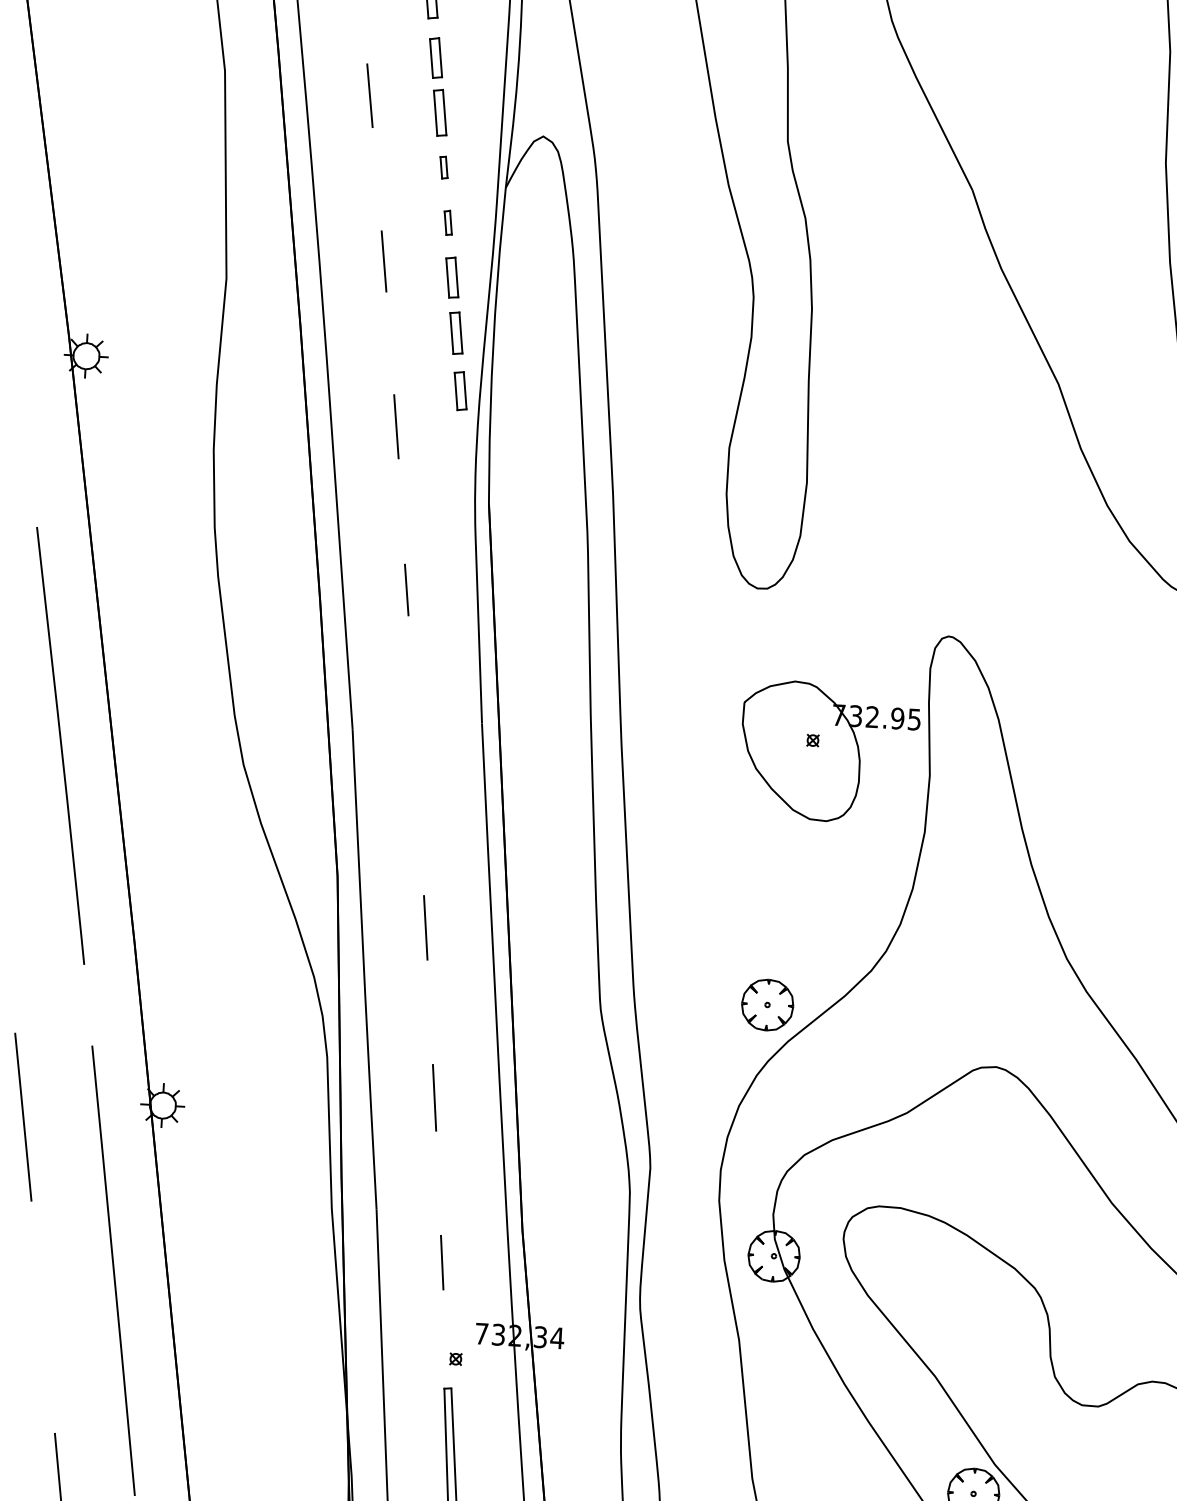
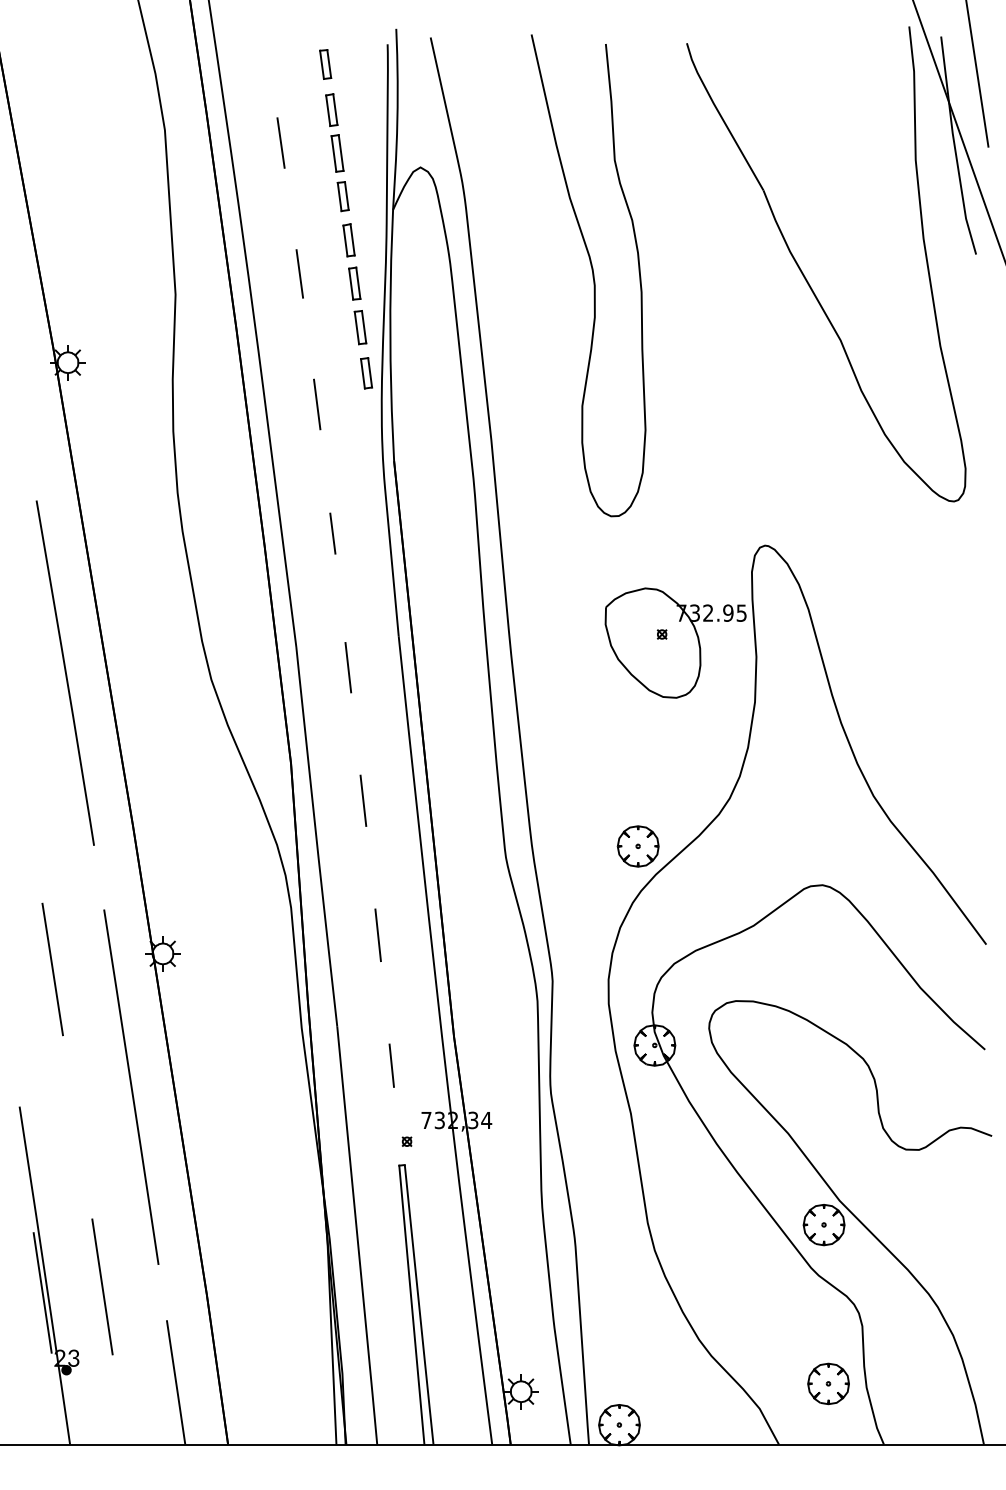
part: (443, 167) -> (342, 196), size x1.67
part: (447, 223) -> (348, 240), size x1.67
line: (416, 759) -> (348, 667), added

